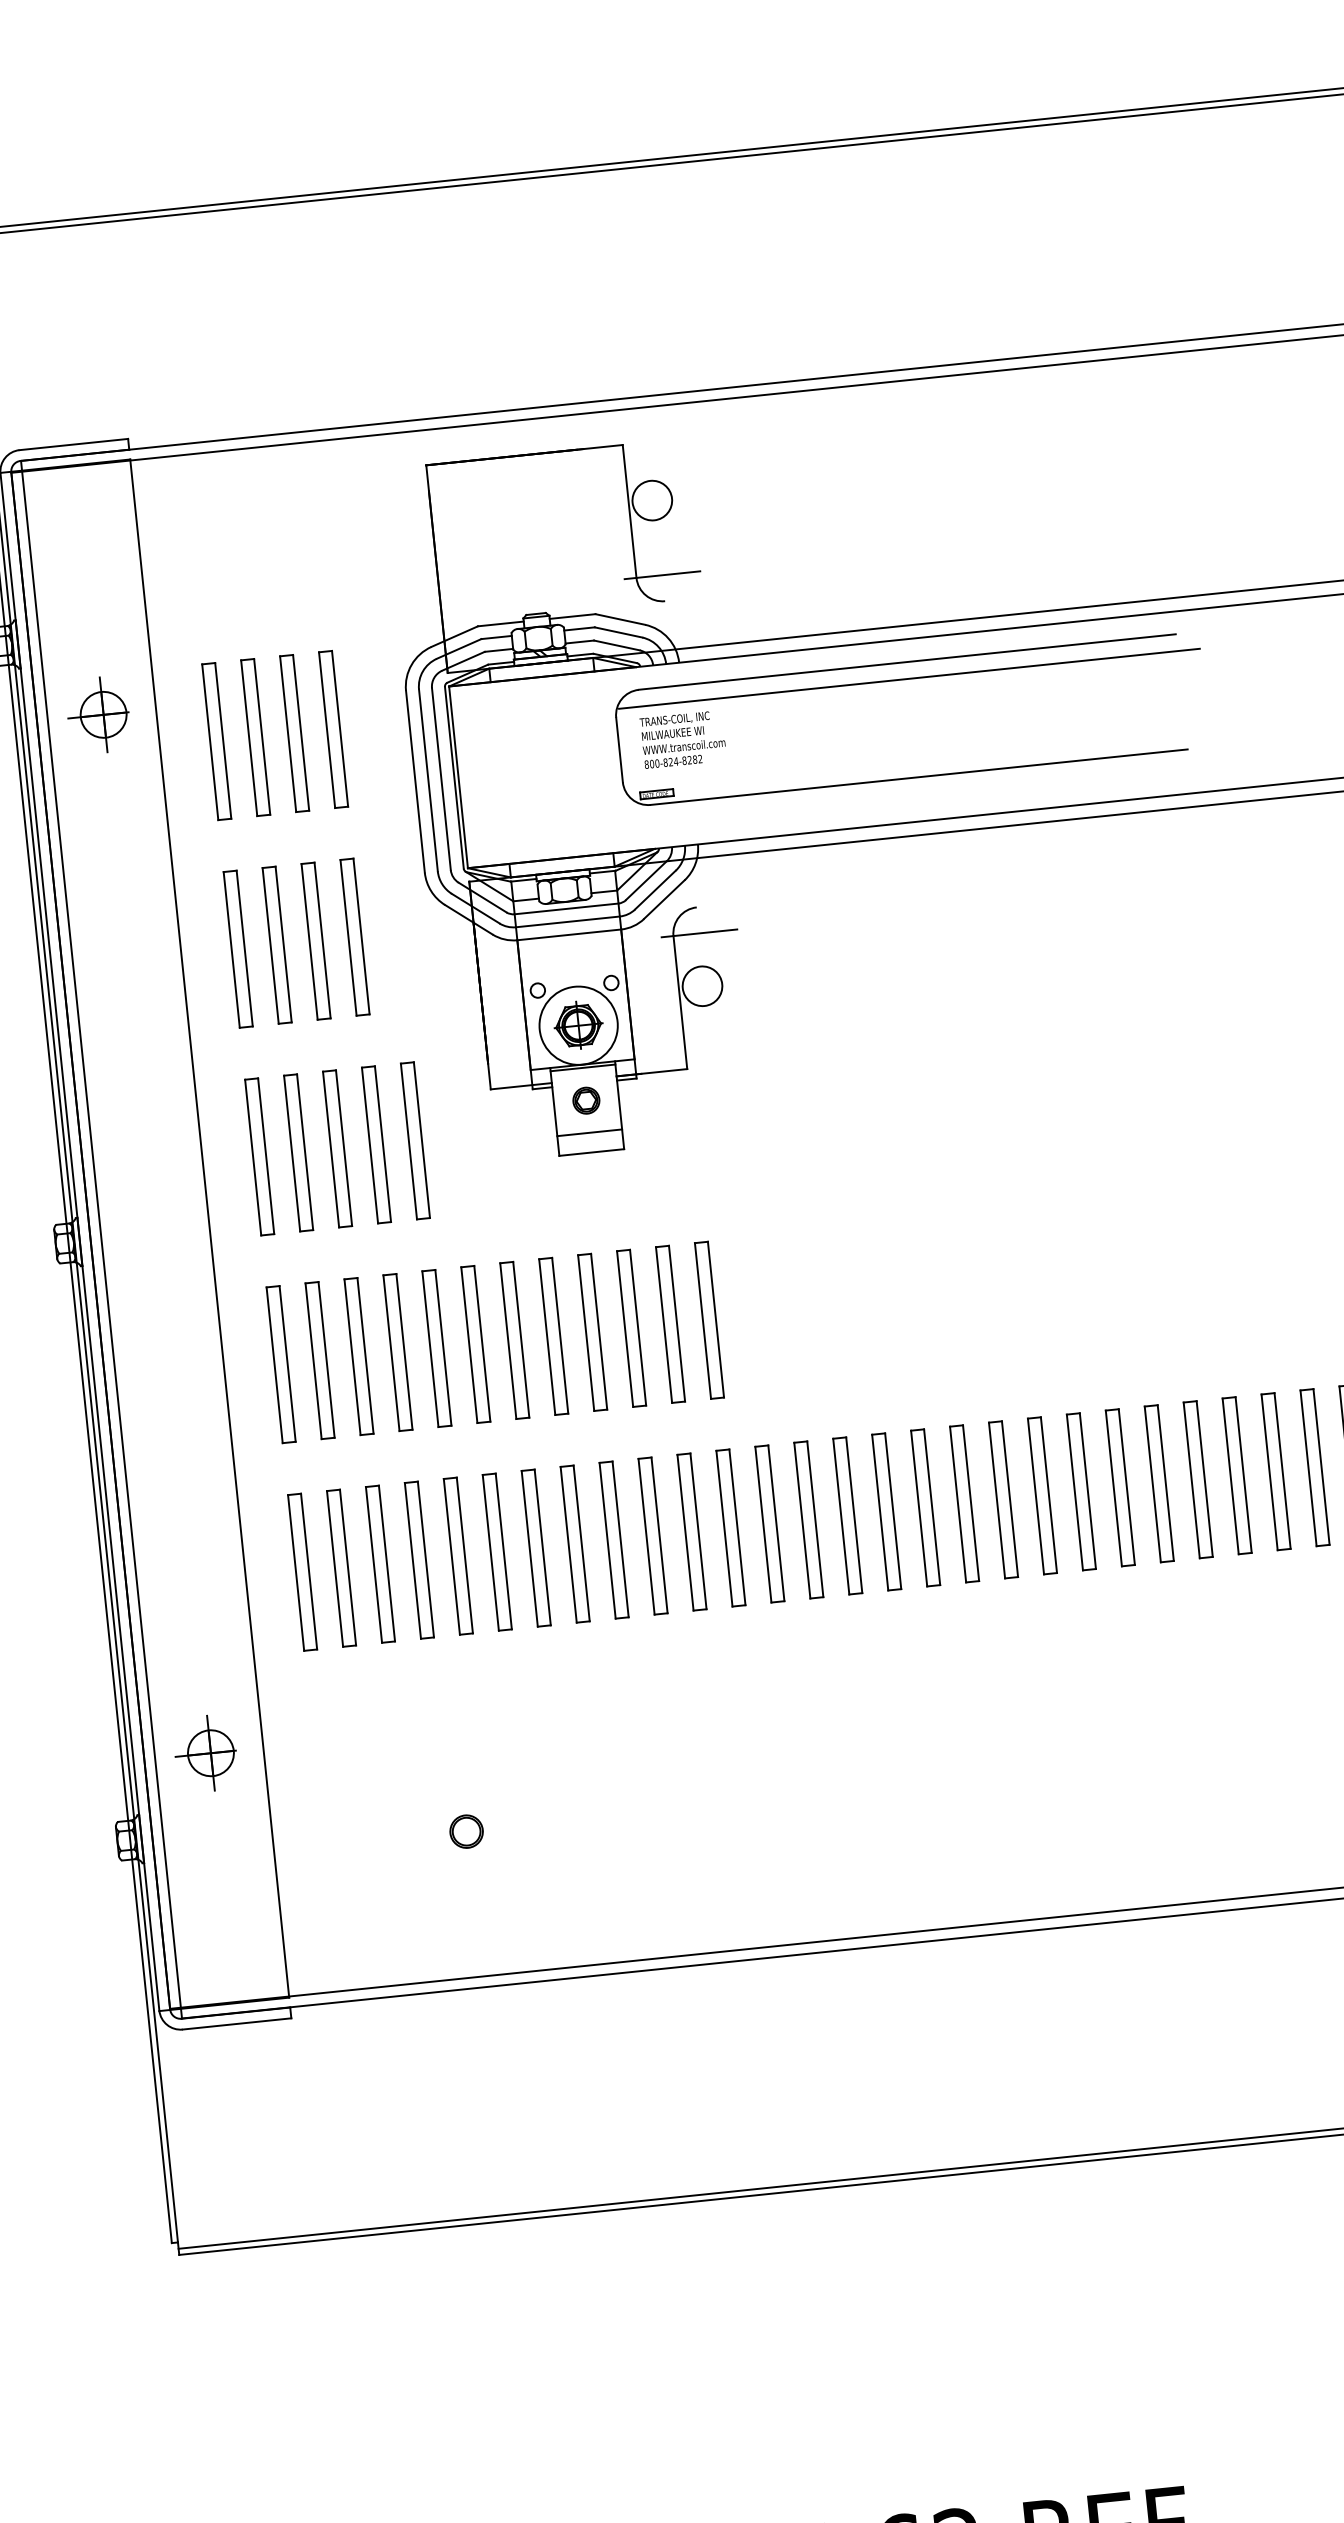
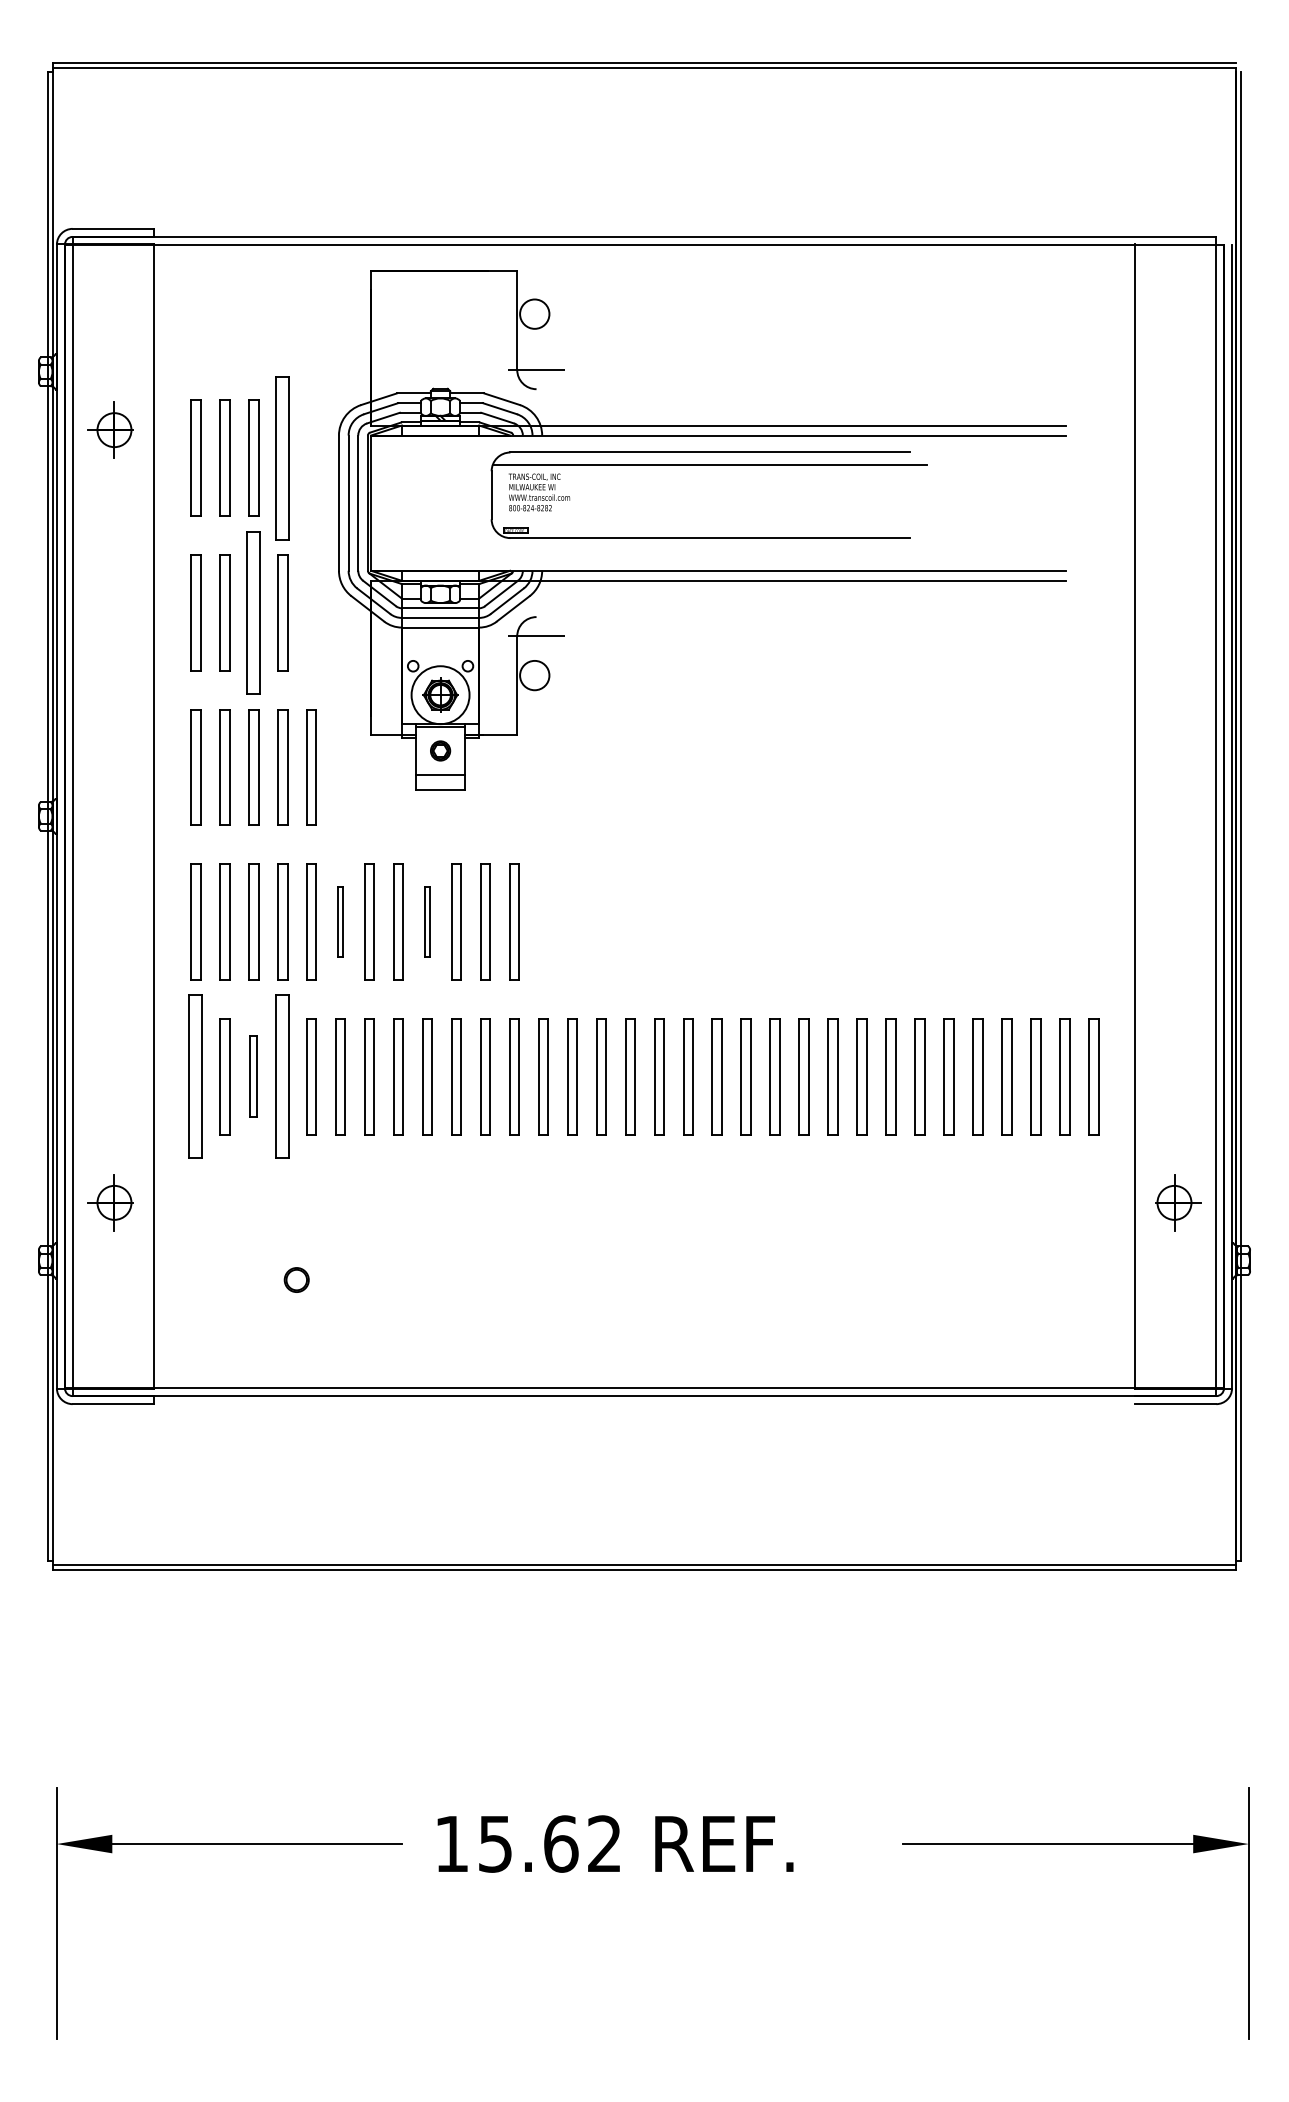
part: (333, 728) -> (282, 457), size x1.4
part: (315, 940) -> (253, 612), size x1.4
part: (592, 1331) -> (427, 921), size x0.6
part: (475, 1343) -> (340, 921), size x0.6
part: (419, 1560) -> (282, 1076), size x1.4
part: (380, 1564) -> (253, 1076), size x0.7
part: (302, 1572) -> (195, 1076), size x1.4

